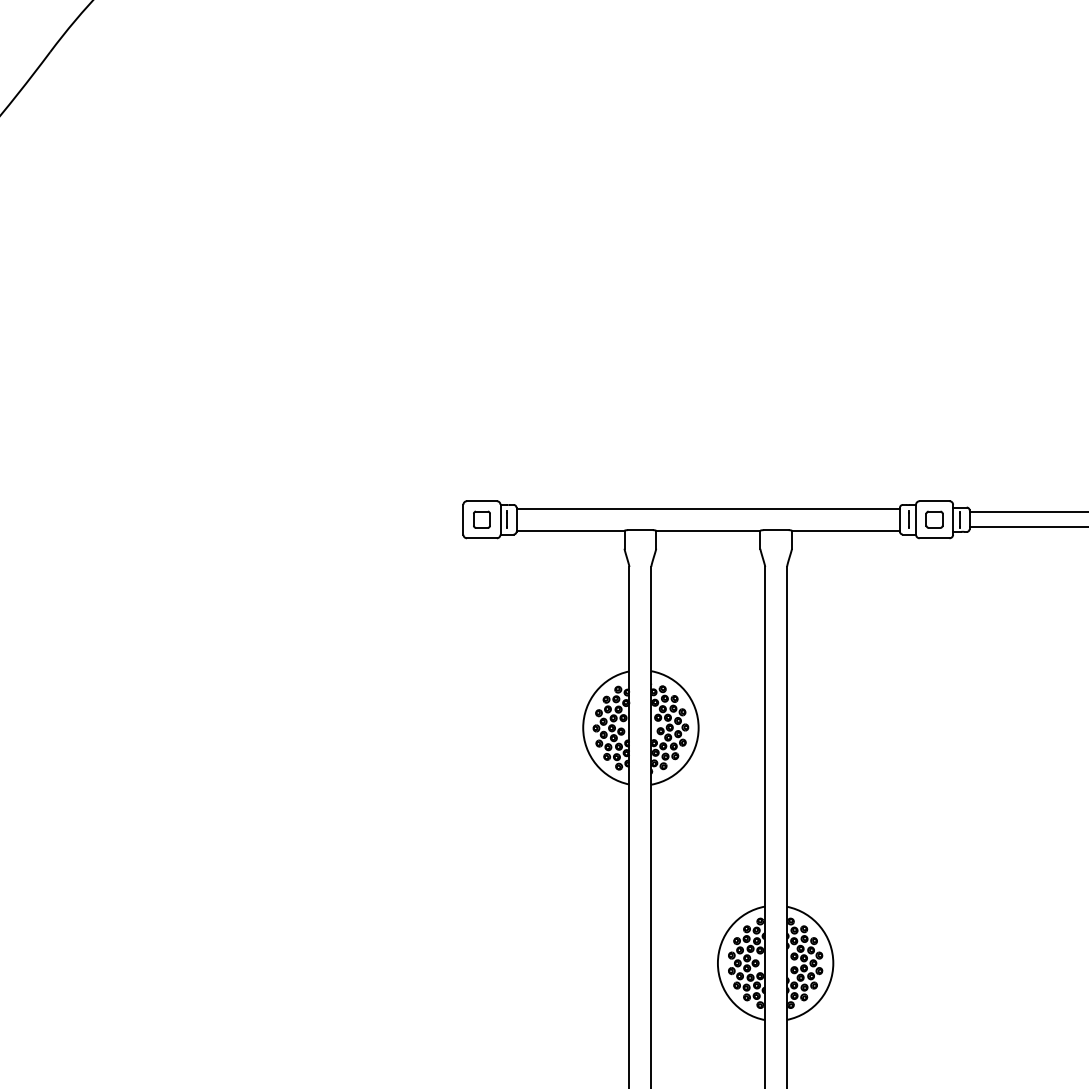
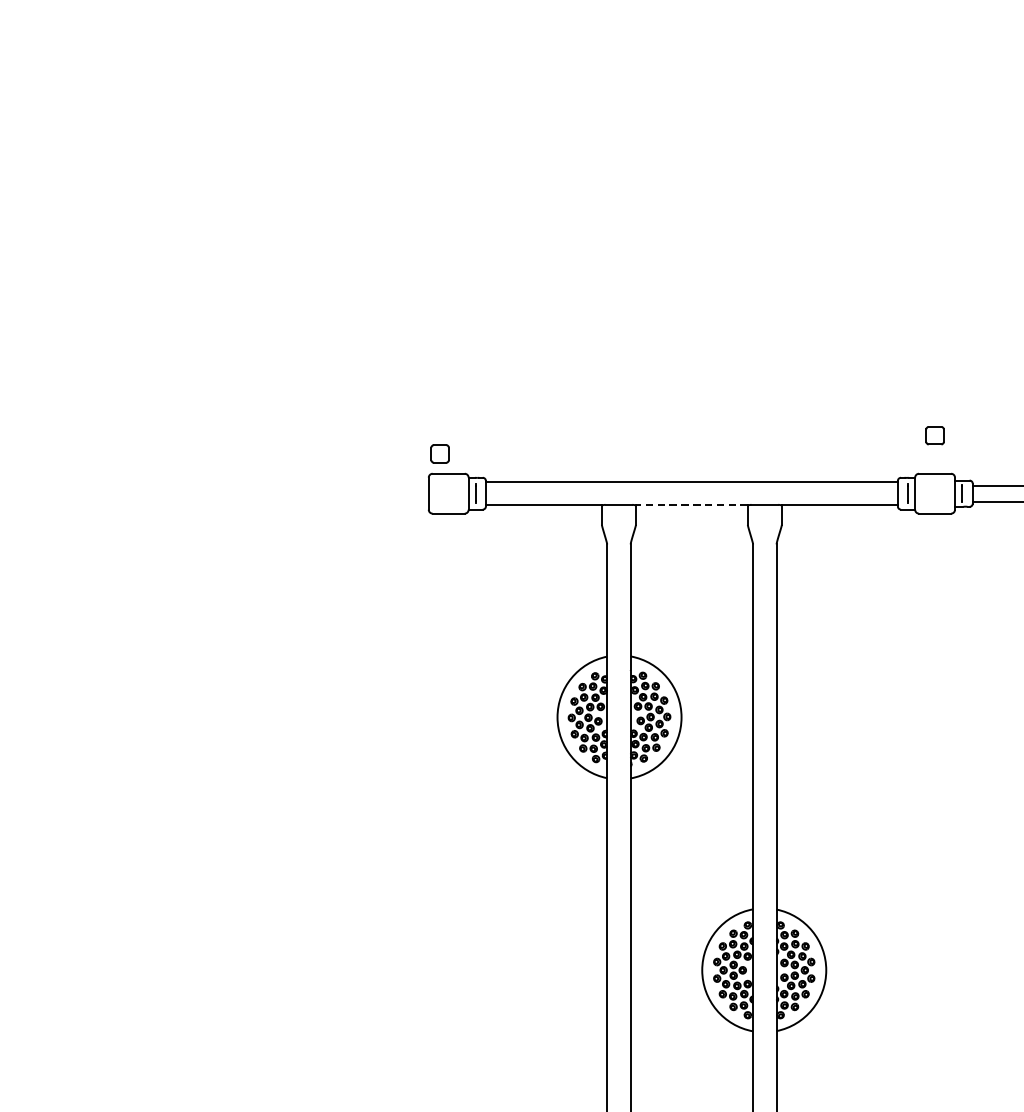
part: (481, 519) -> (439, 453), moved
part: (934, 519) -> (934, 435), moved
line: (707, 530) -> (691, 505), solid -> dashed

